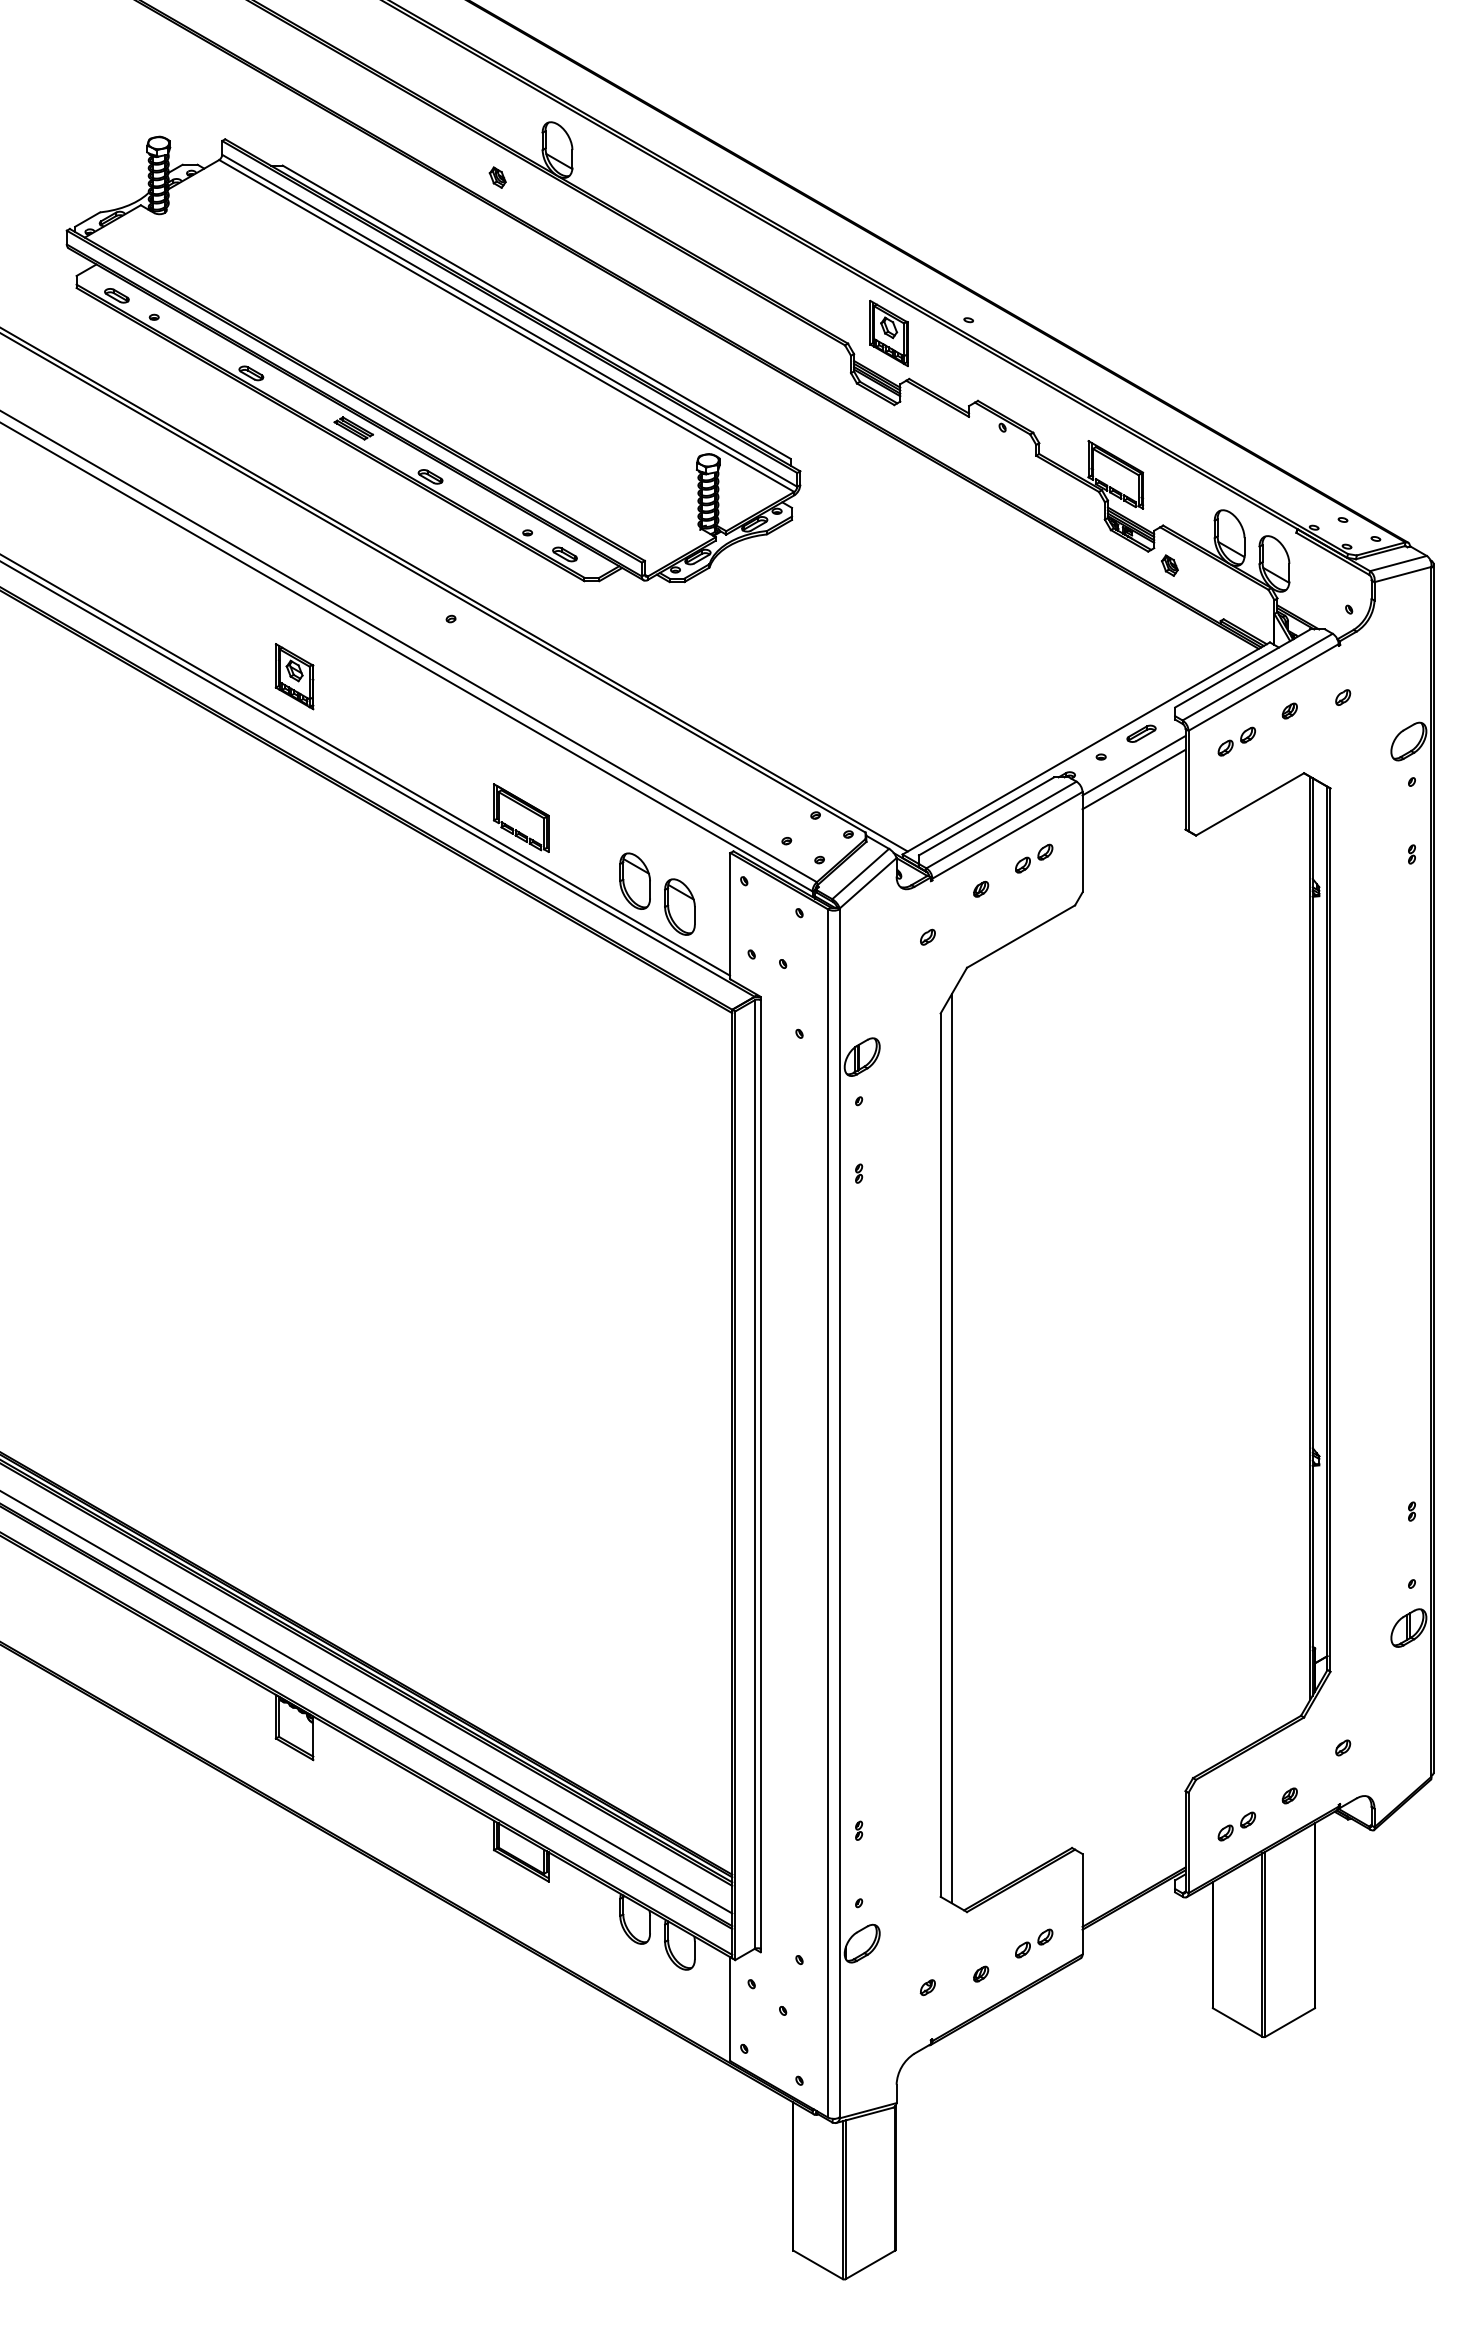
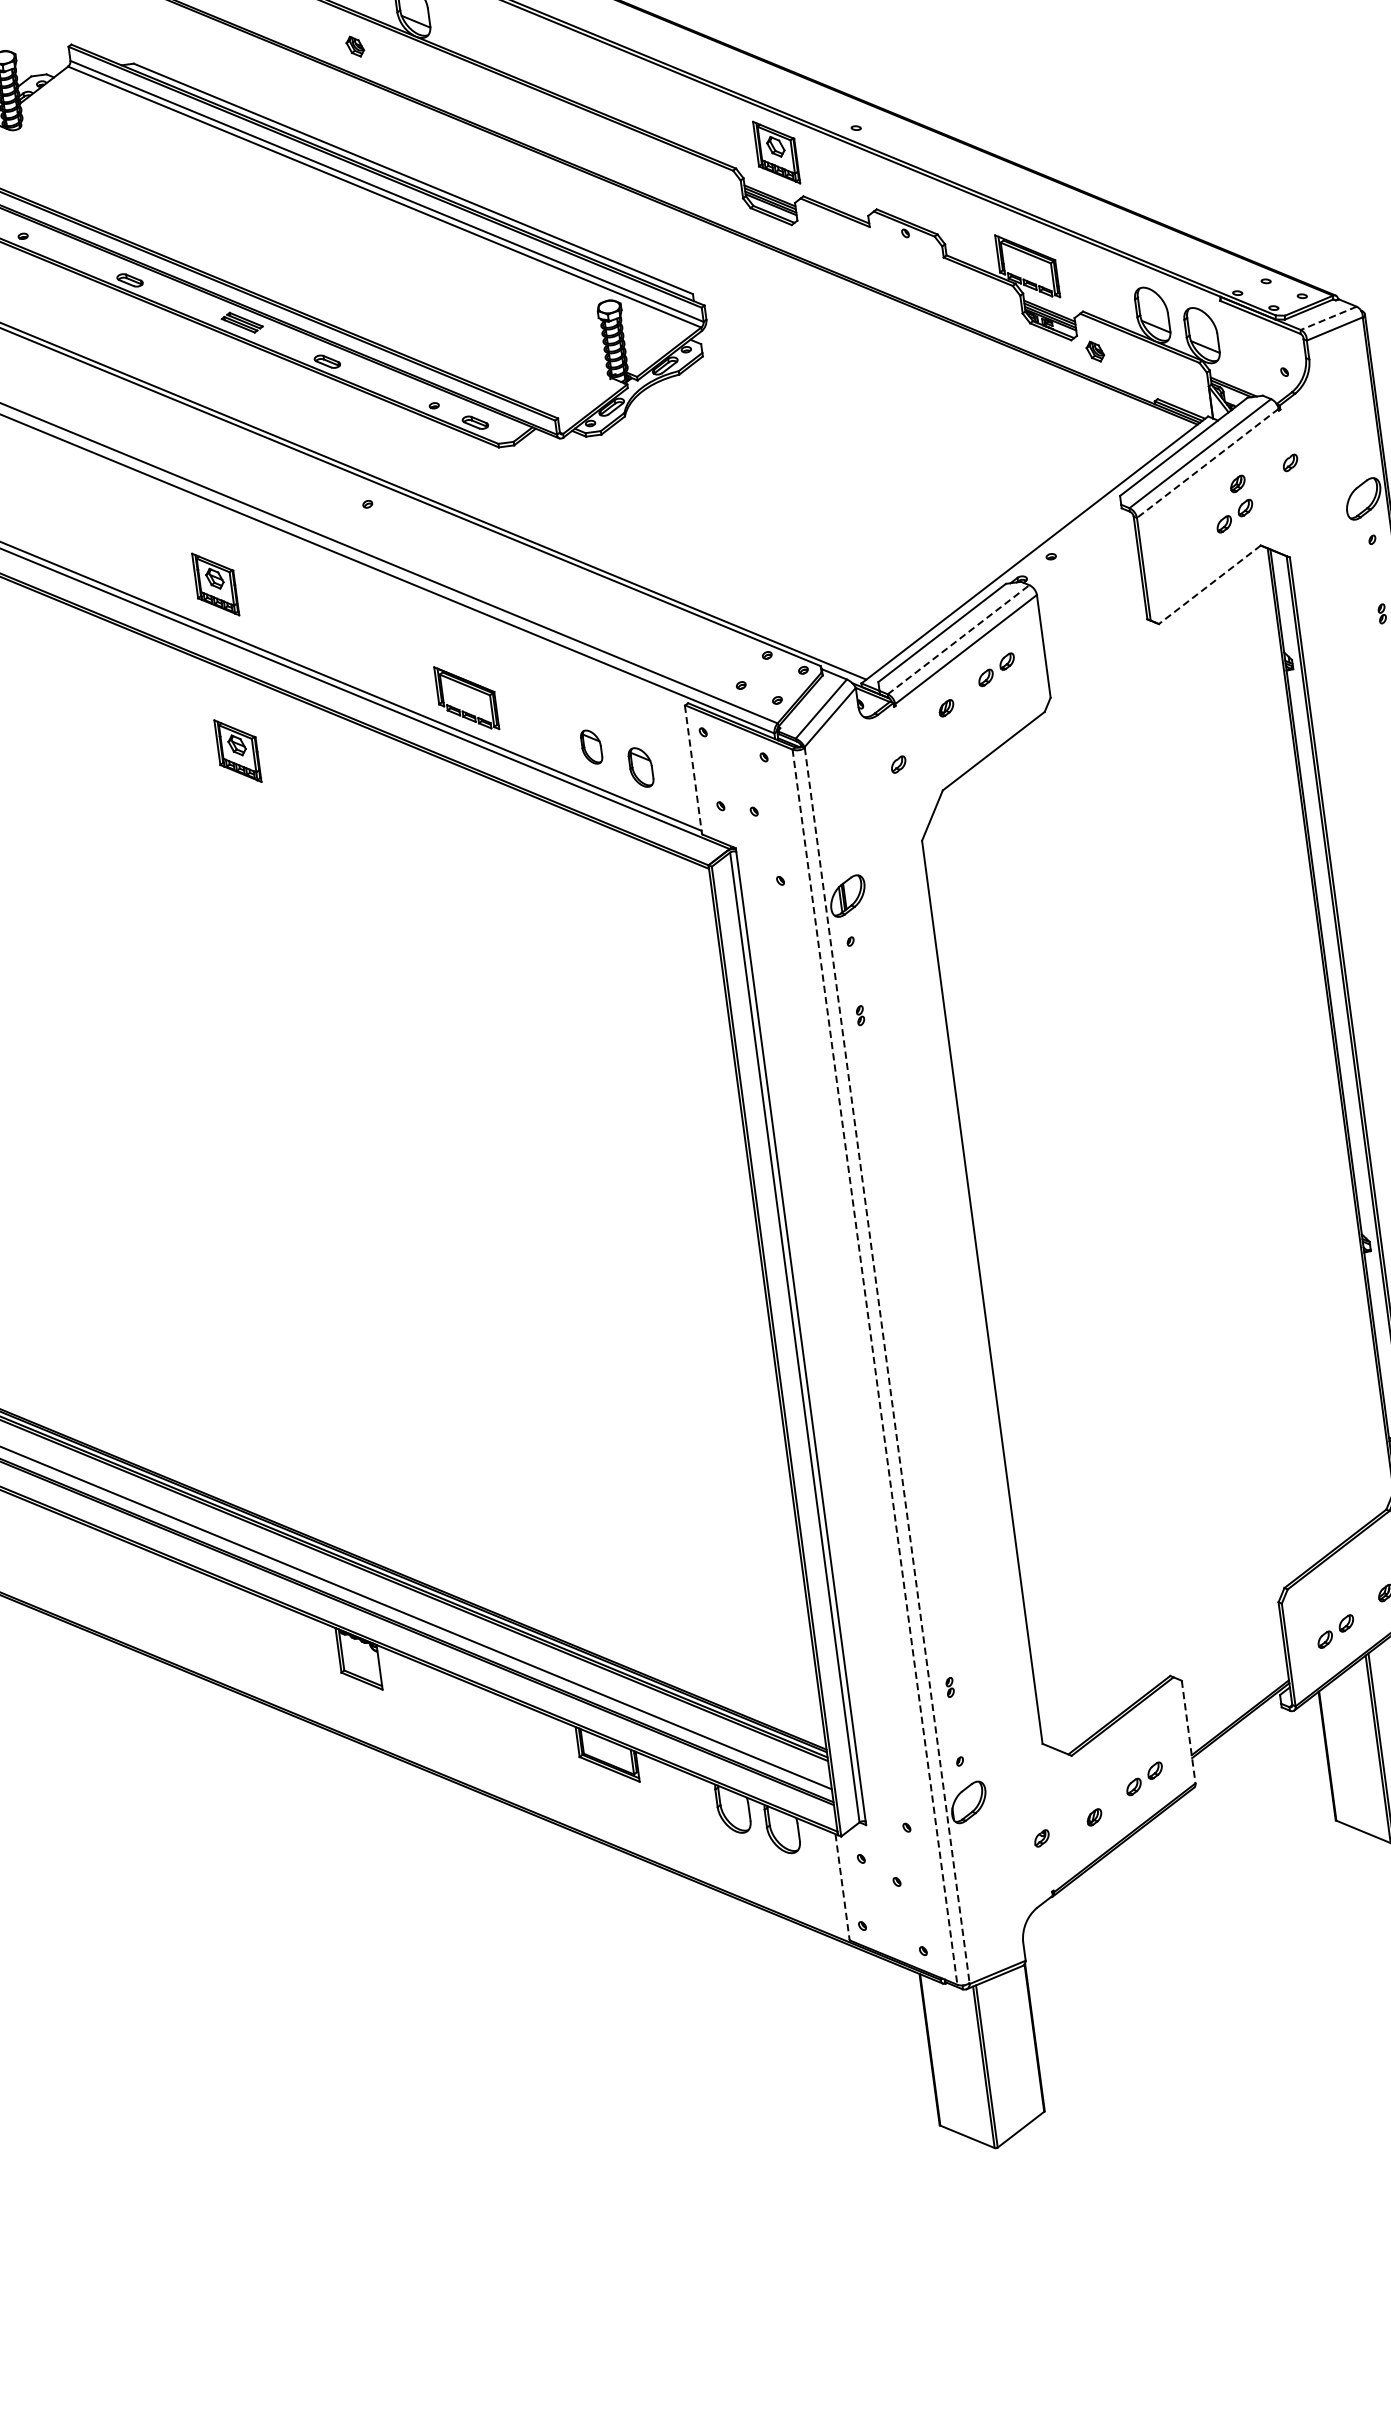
line: (1398, 563) -> (1328, 318), solid -> dashed
line: (1263, 687) -> (1207, 463), solid -> dashed
part: (1141, 733) -> (1089, 527), removed
part: (1236, 741) -> (1234, 516), moved
line: (1133, 765) -> (1085, 560), removed
line: (1133, 779) -> (1087, 575), removed
line: (1249, 804) -> (1209, 584), solid -> dashed
line: (1001, 825) -> (958, 640), solid -> dashed
part: (294, 839) -> (237, 751), added
part: (634, 880) -> (590, 746), size x0.6
part: (679, 906) -> (640, 767), size x0.7
line: (730, 915) -> (693, 769), solid -> dashed
line: (951, 1448) -> (992, 1284), removed
line: (827, 1513) -> (874, 1367), solid -> dashed
line: (839, 1513) -> (886, 1365), solid -> dashed
line: (1082, 1904) -> (1188, 1732), solid -> dashed
line: (730, 2008) -> (842, 1886), solid -> dashed

